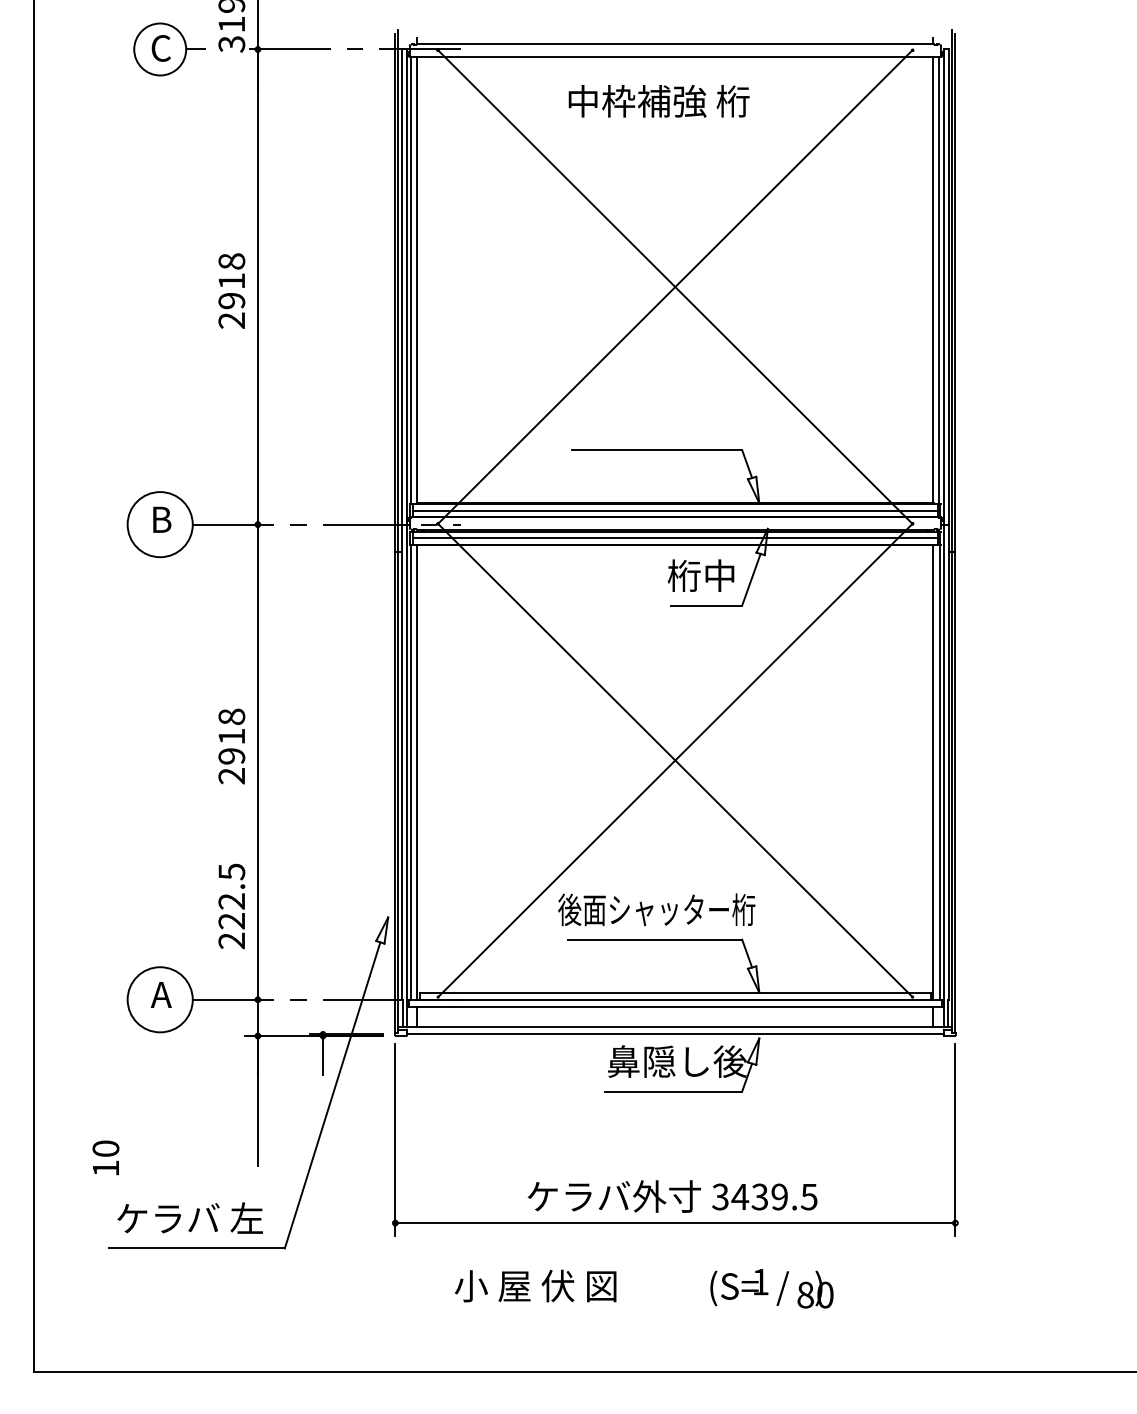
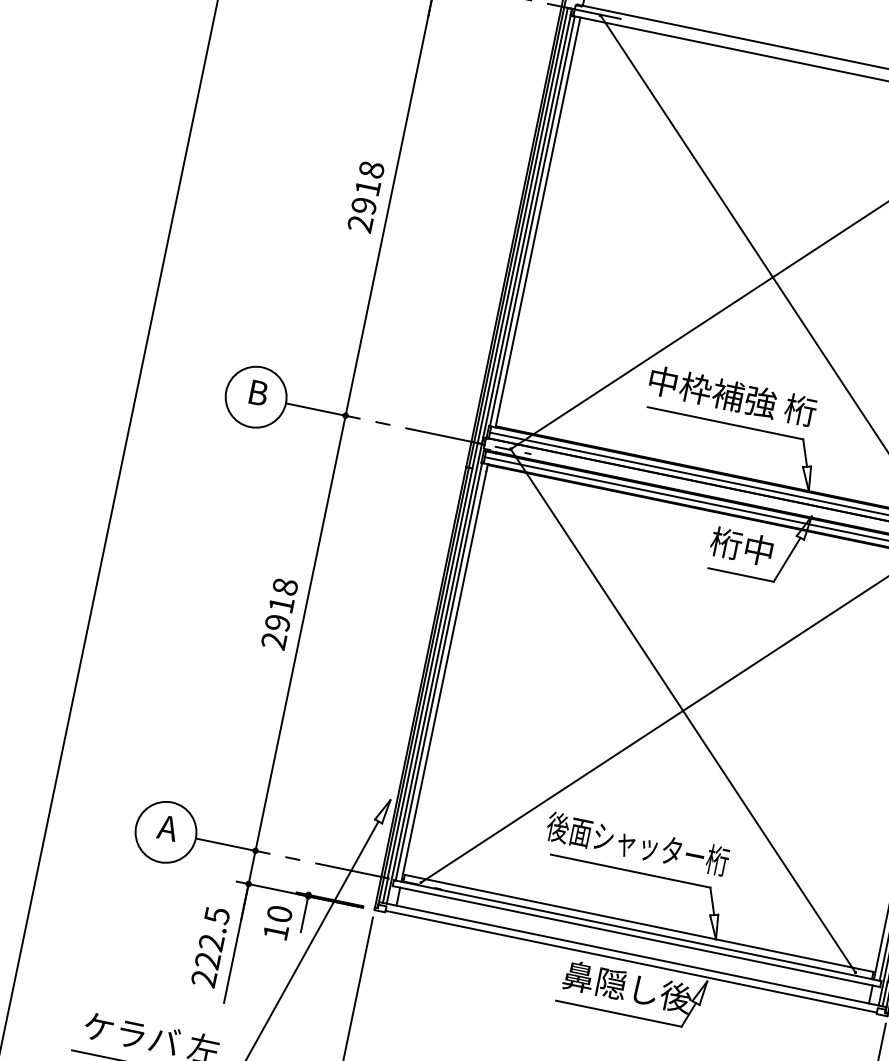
text: (658, 101) -> (732, 396), moved
text: (231, 906) -> (210, 947), moved
text: (105, 1157) -> (277, 922), moved

